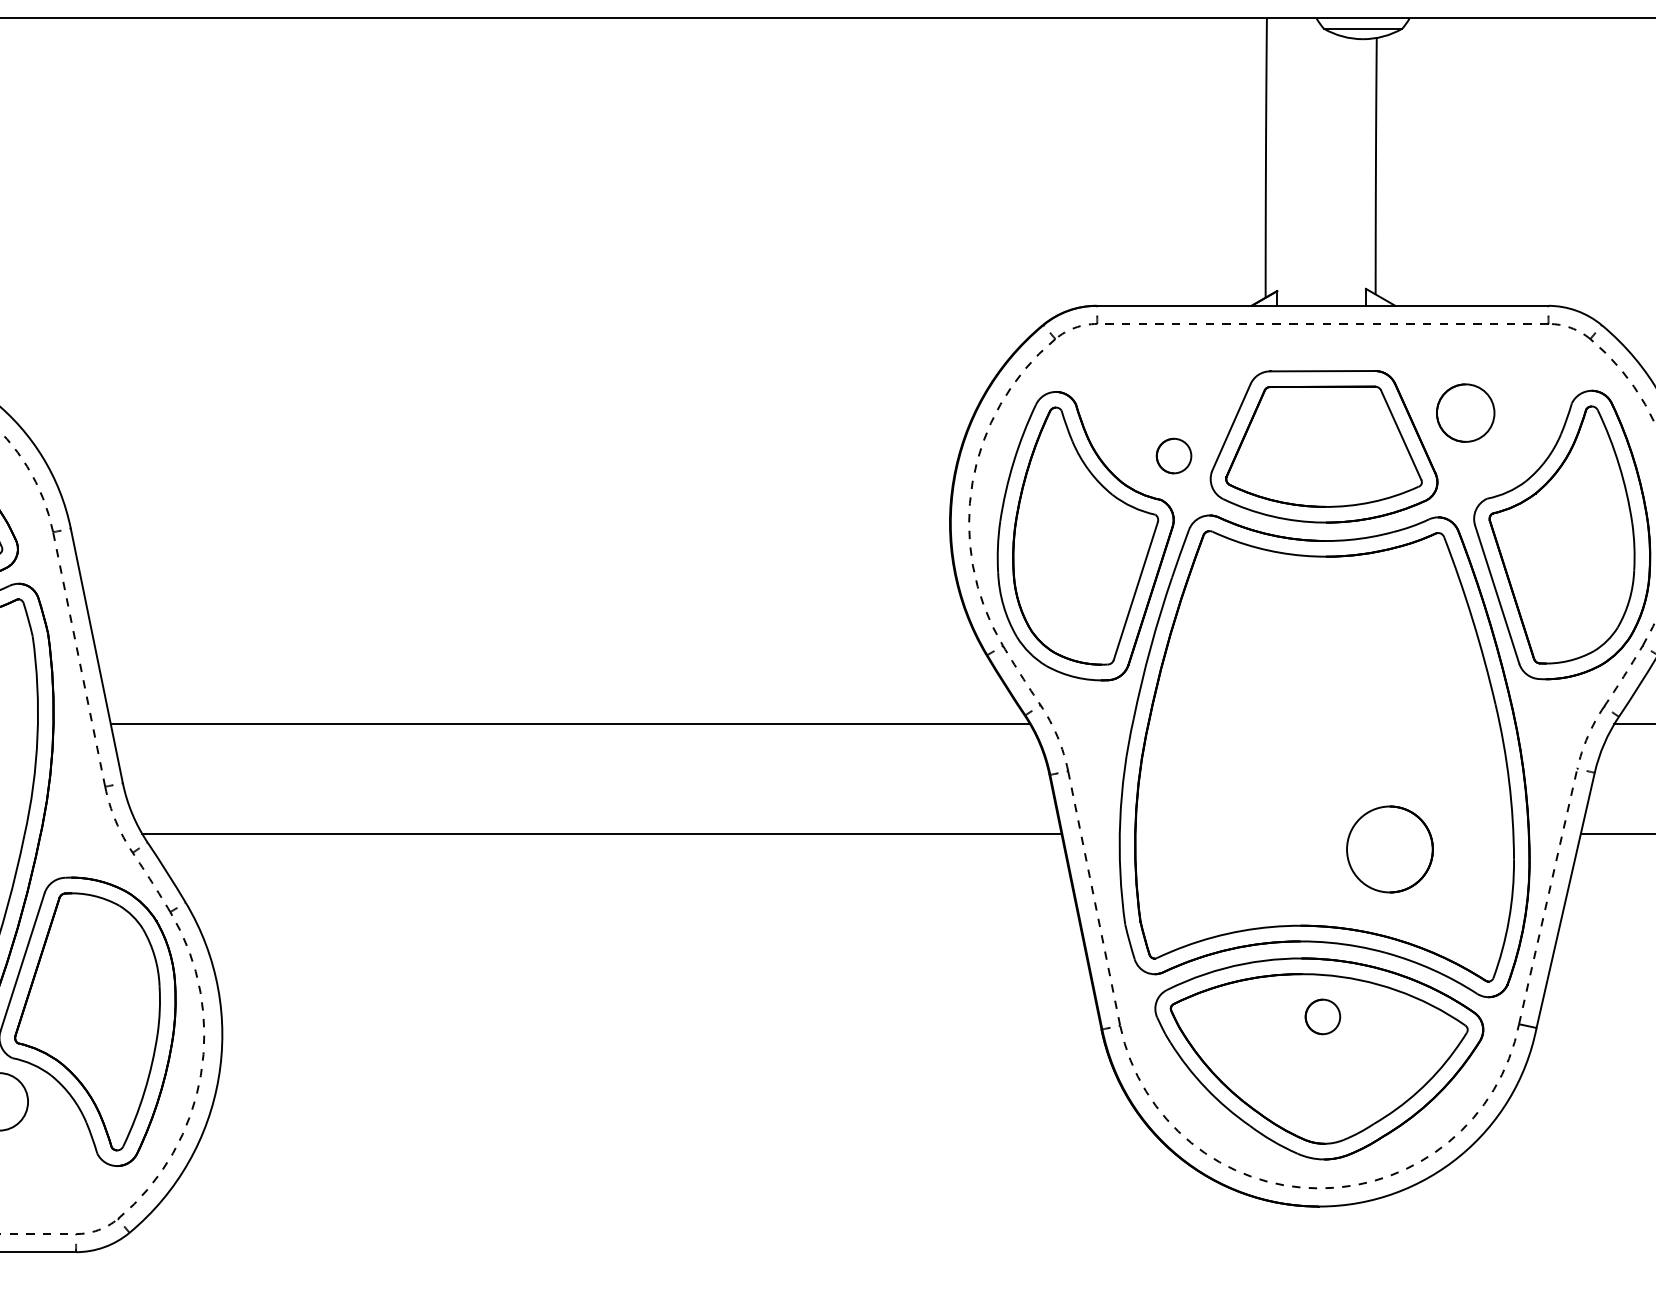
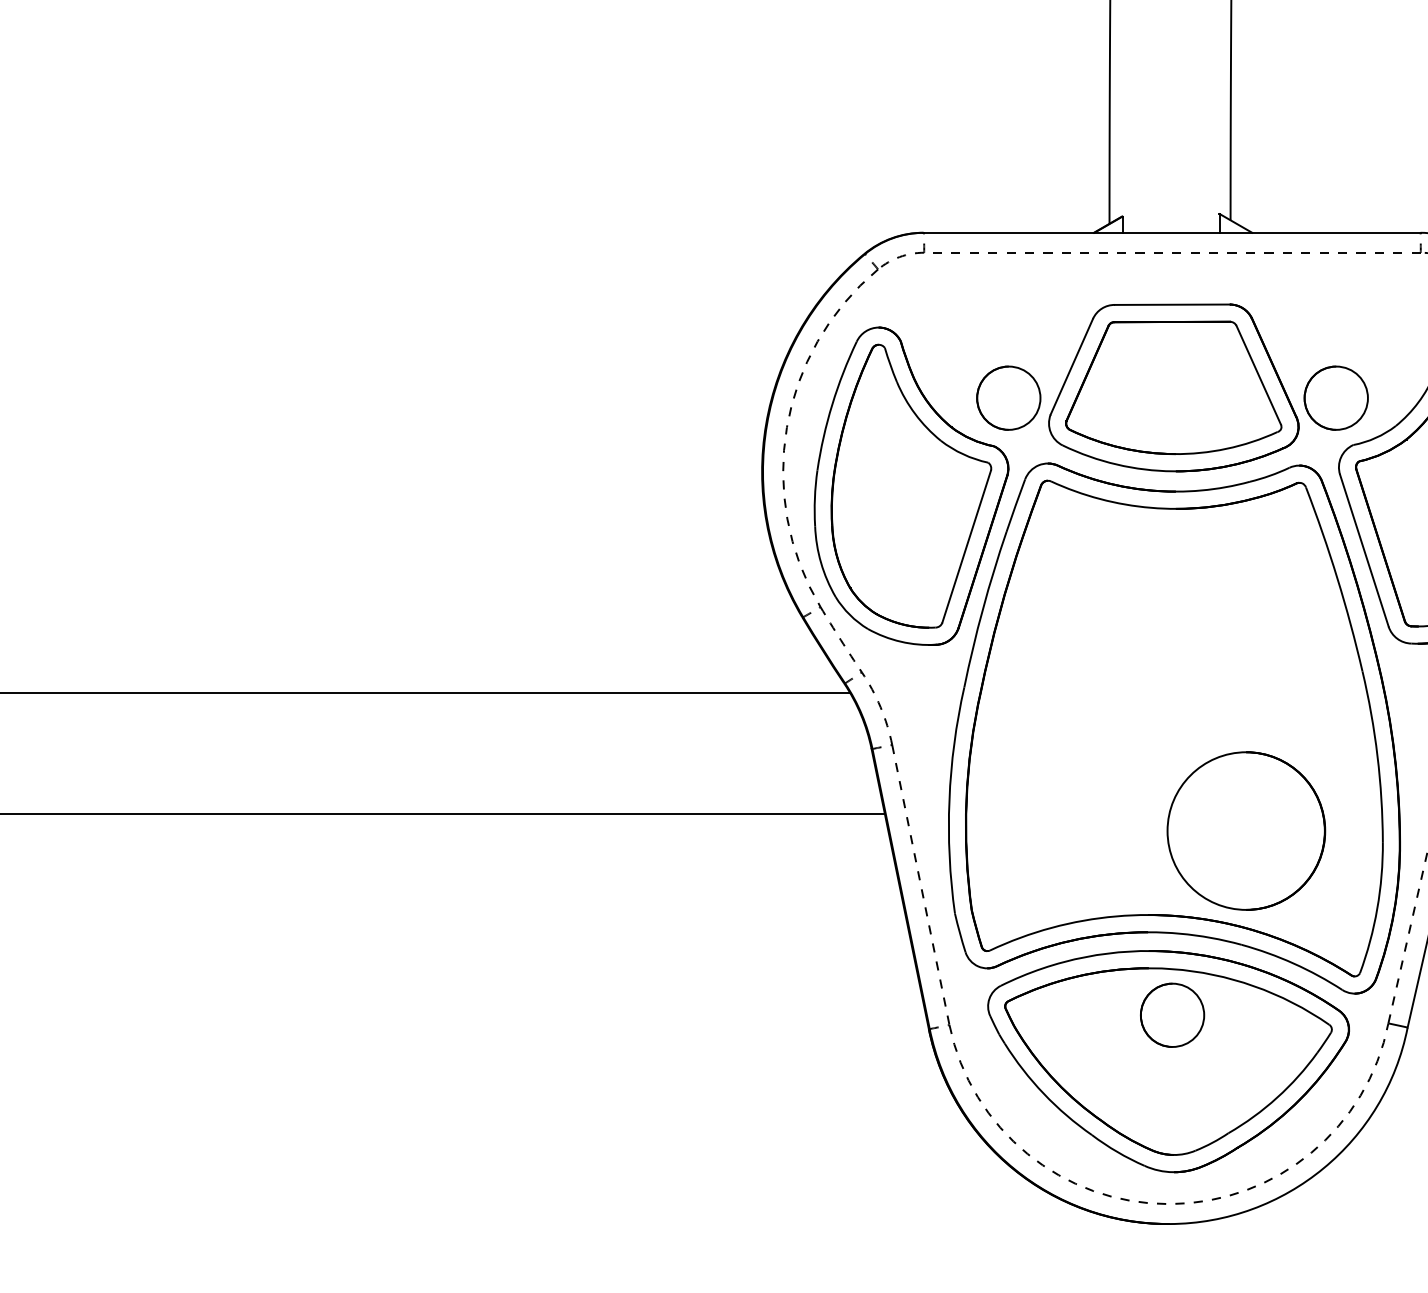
circle: (1465, 412) -> (1336, 397), moved
circle: (1173, 455) -> (1008, 397), size x1.67
part: (1389, 849) -> (1245, 831), size x1.67
circle: (1322, 1016) -> (1172, 1014), size x1.67

